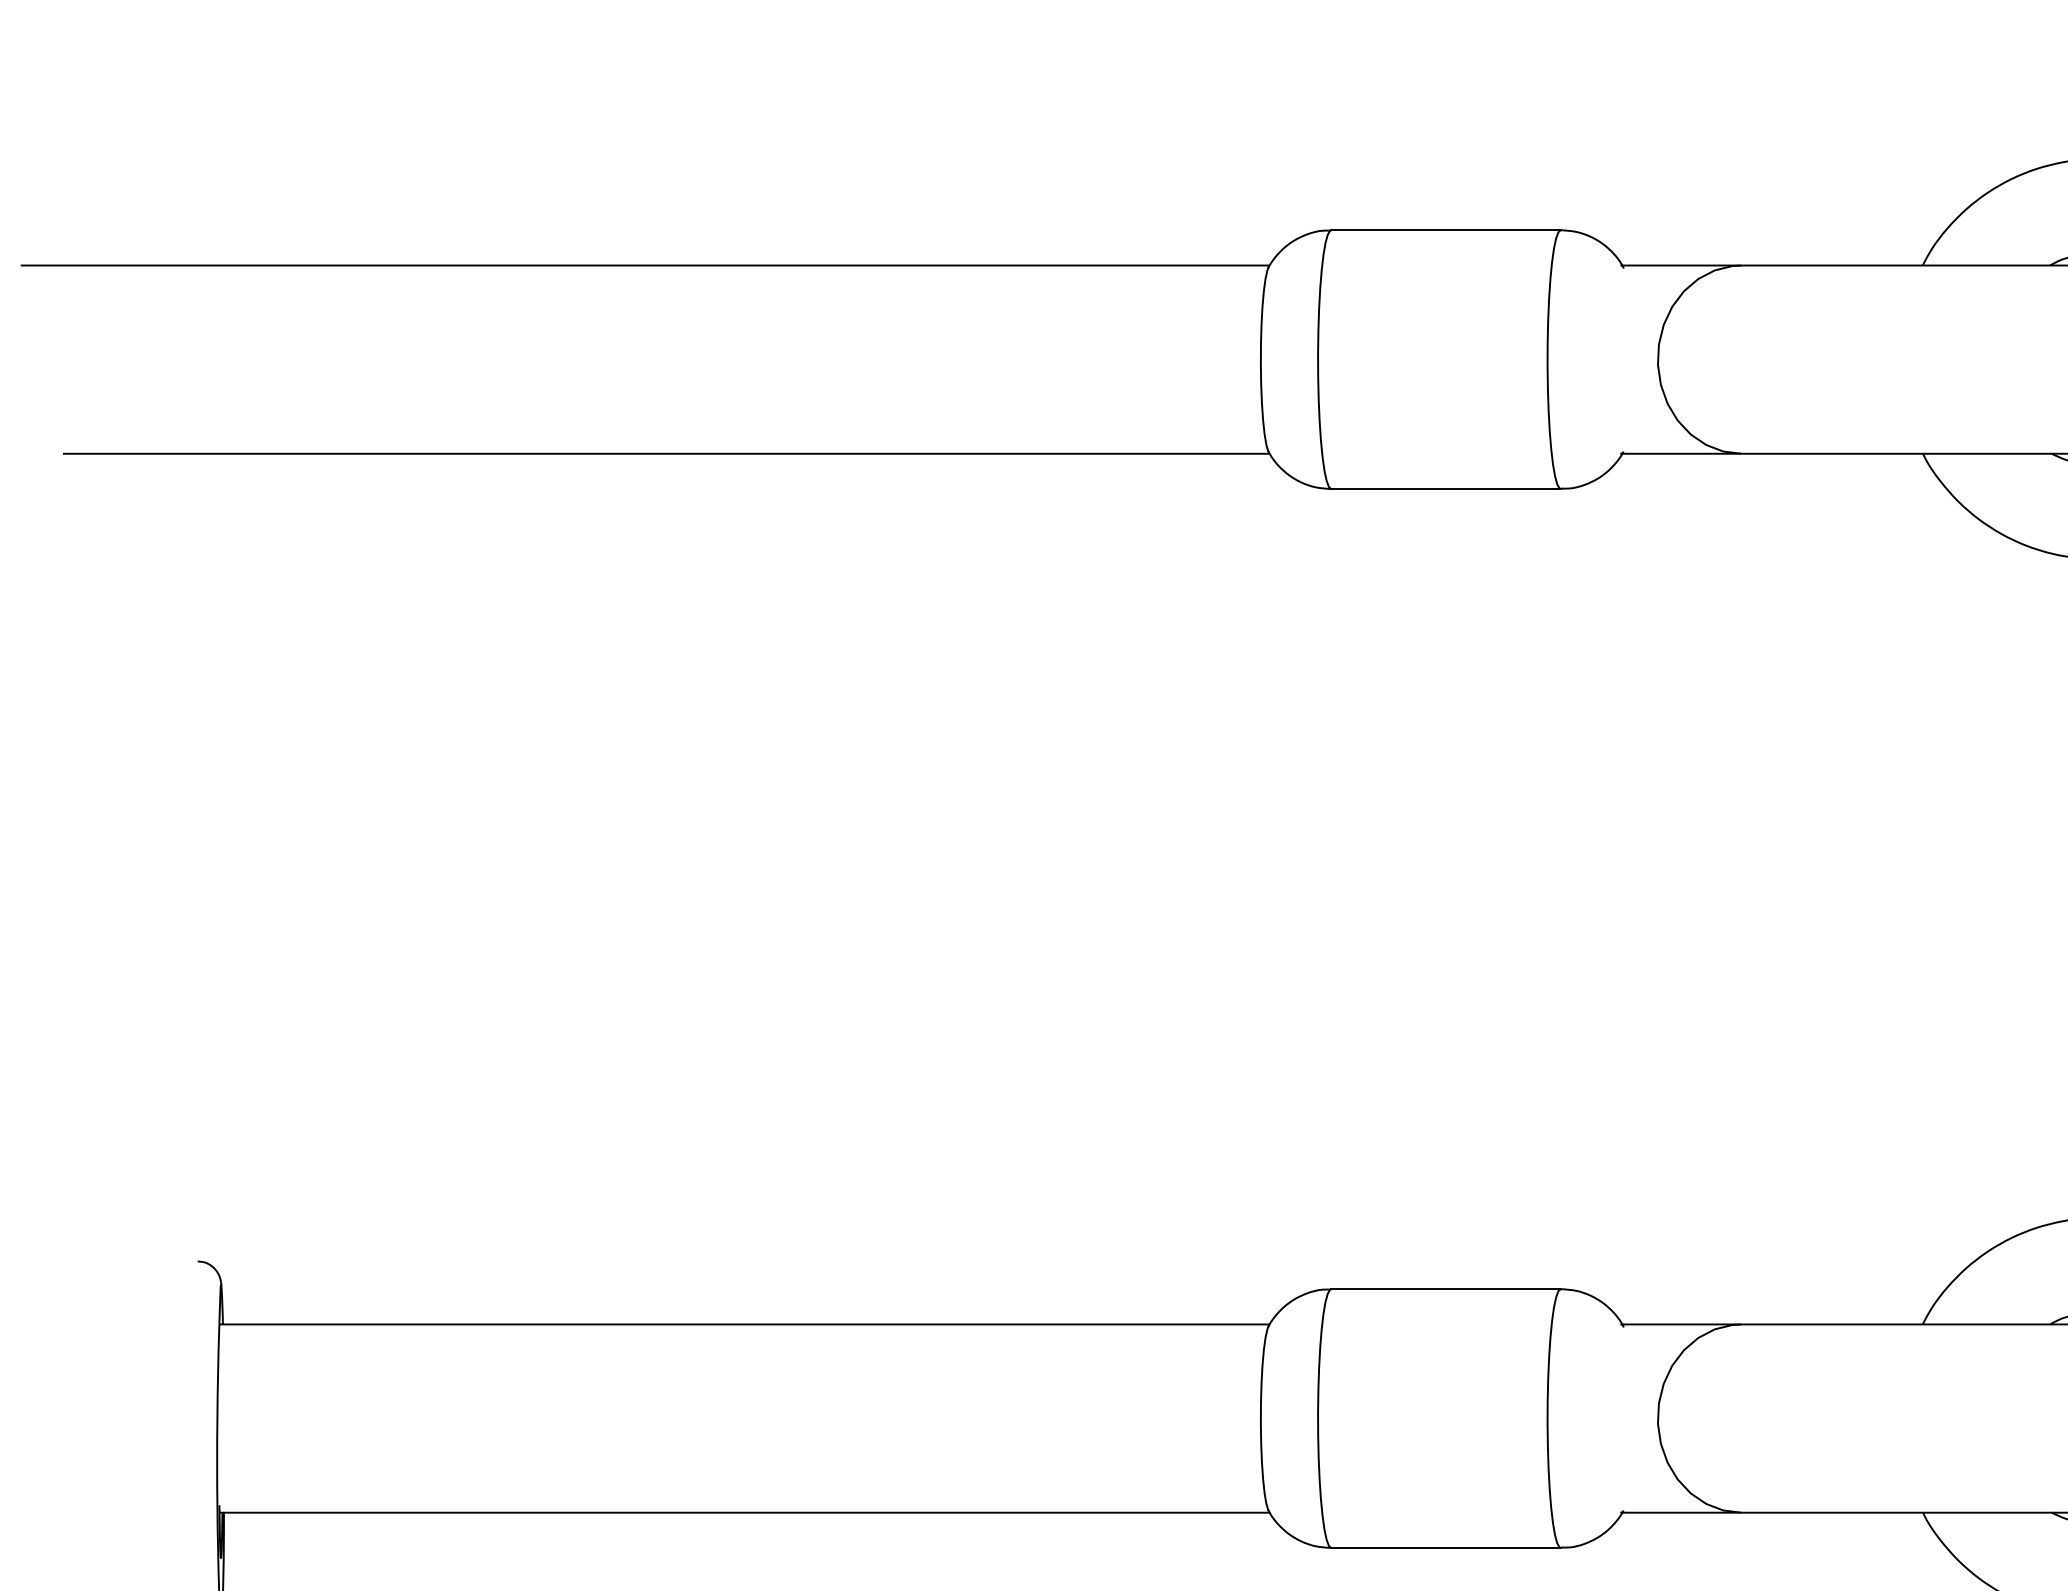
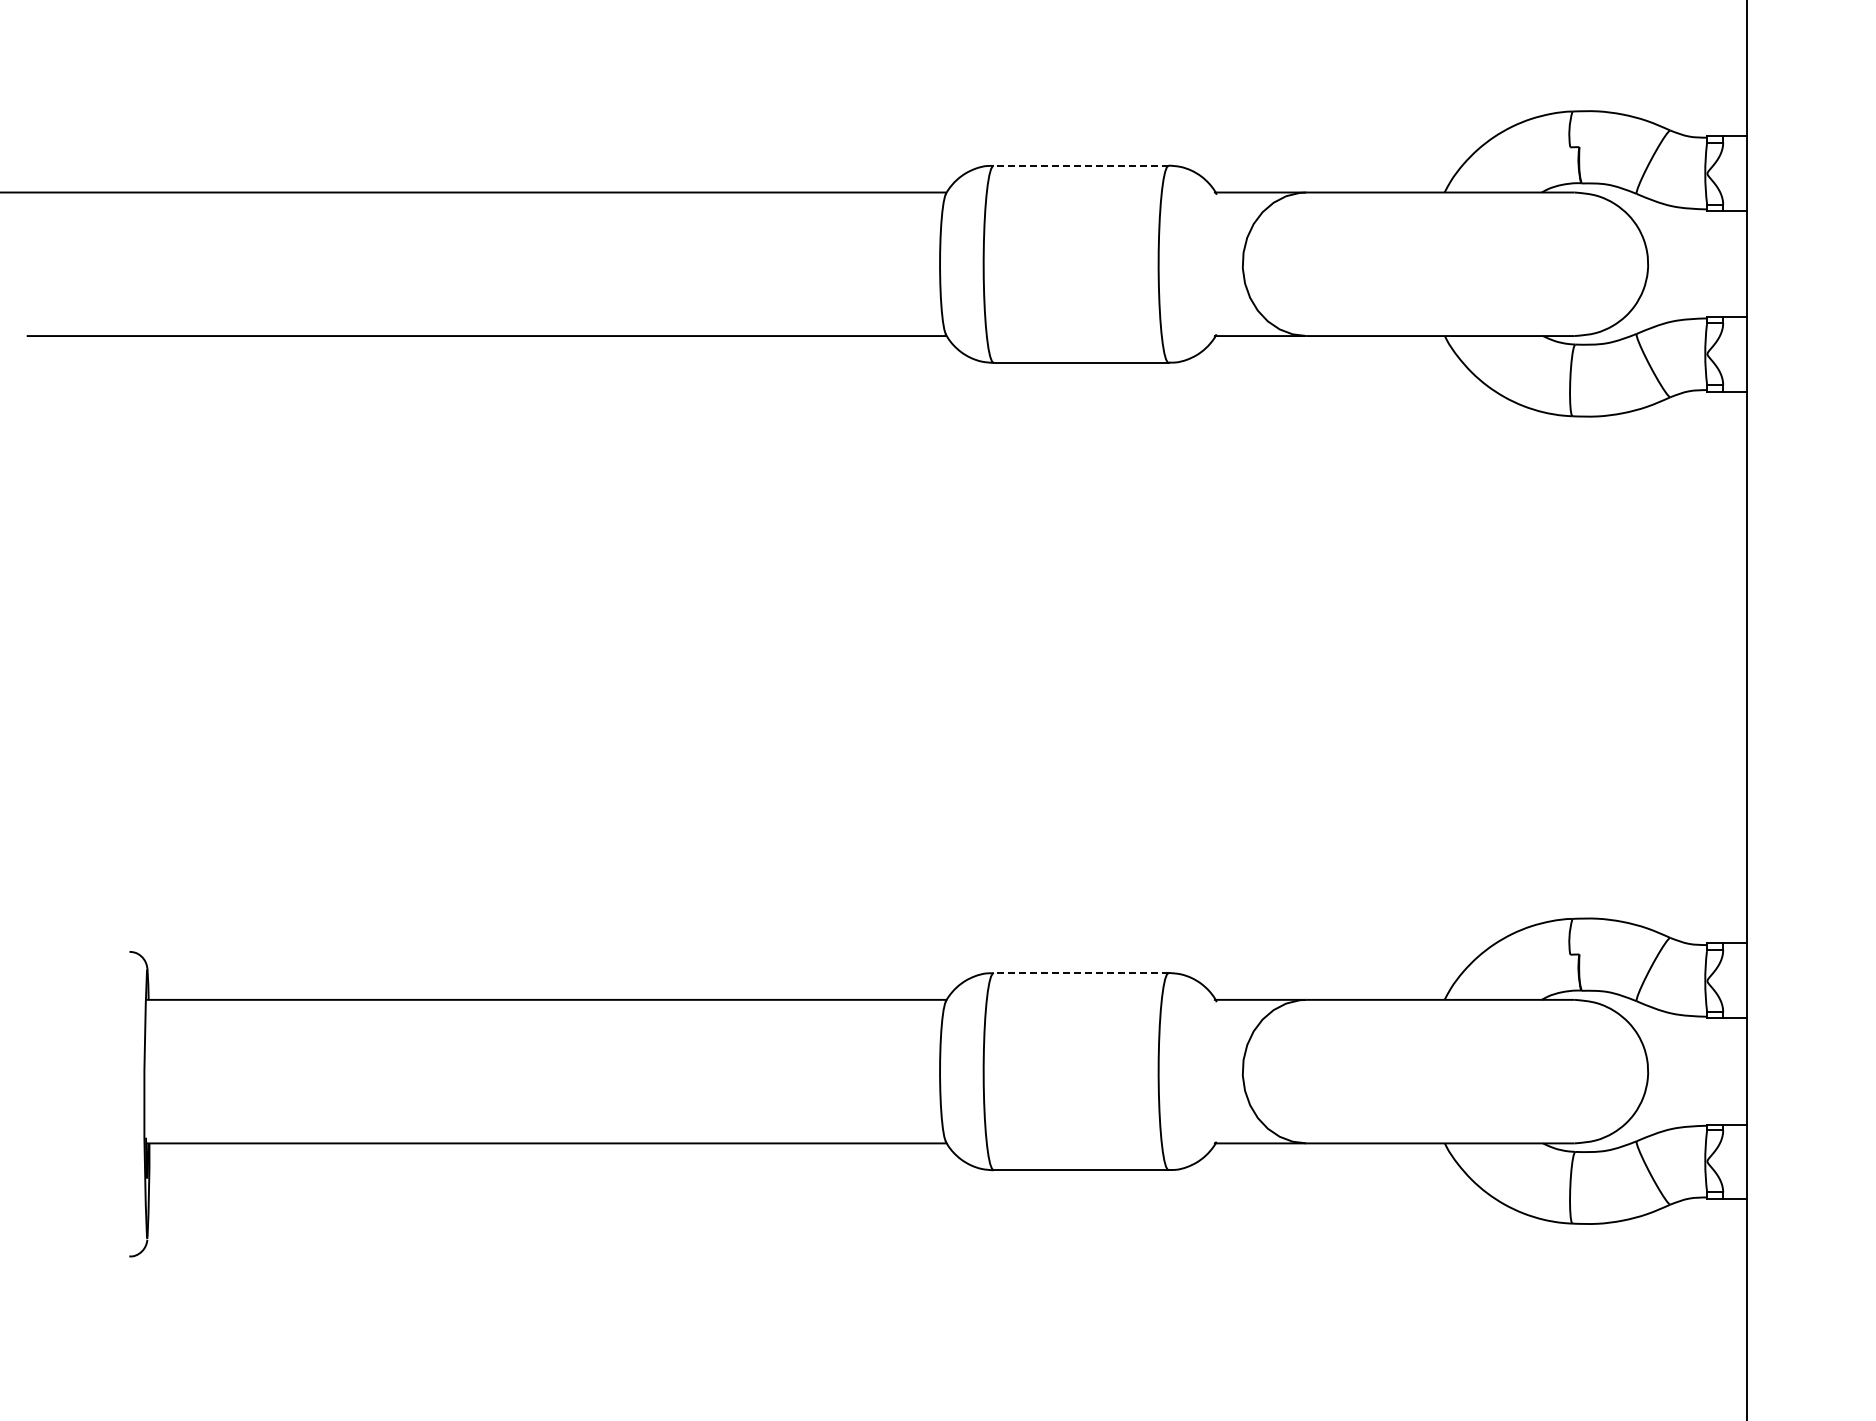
line: (1445, 230) -> (1080, 165), solid -> dashed
line: (1445, 1288) -> (1080, 972), solid -> dashed

